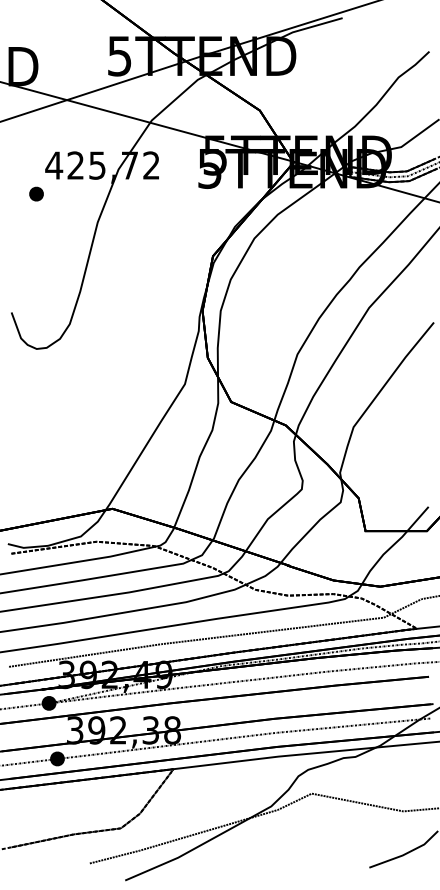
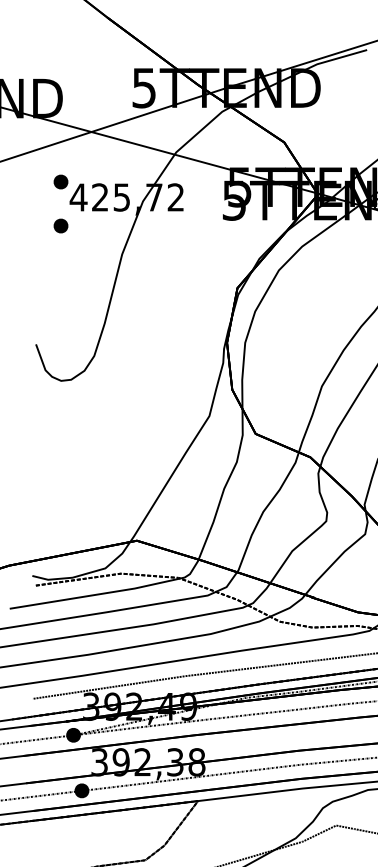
part: (36, 149) -> (60, 181), added

